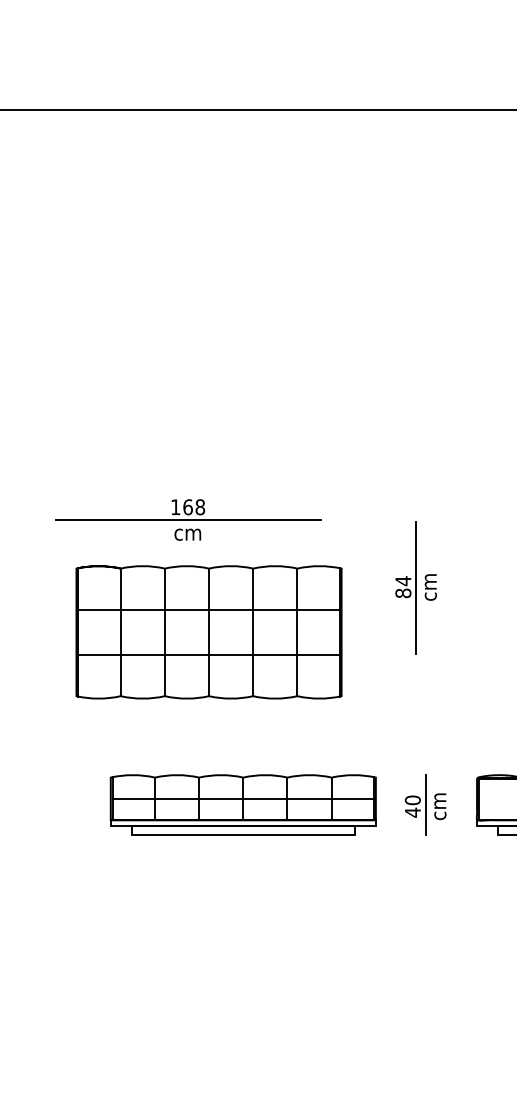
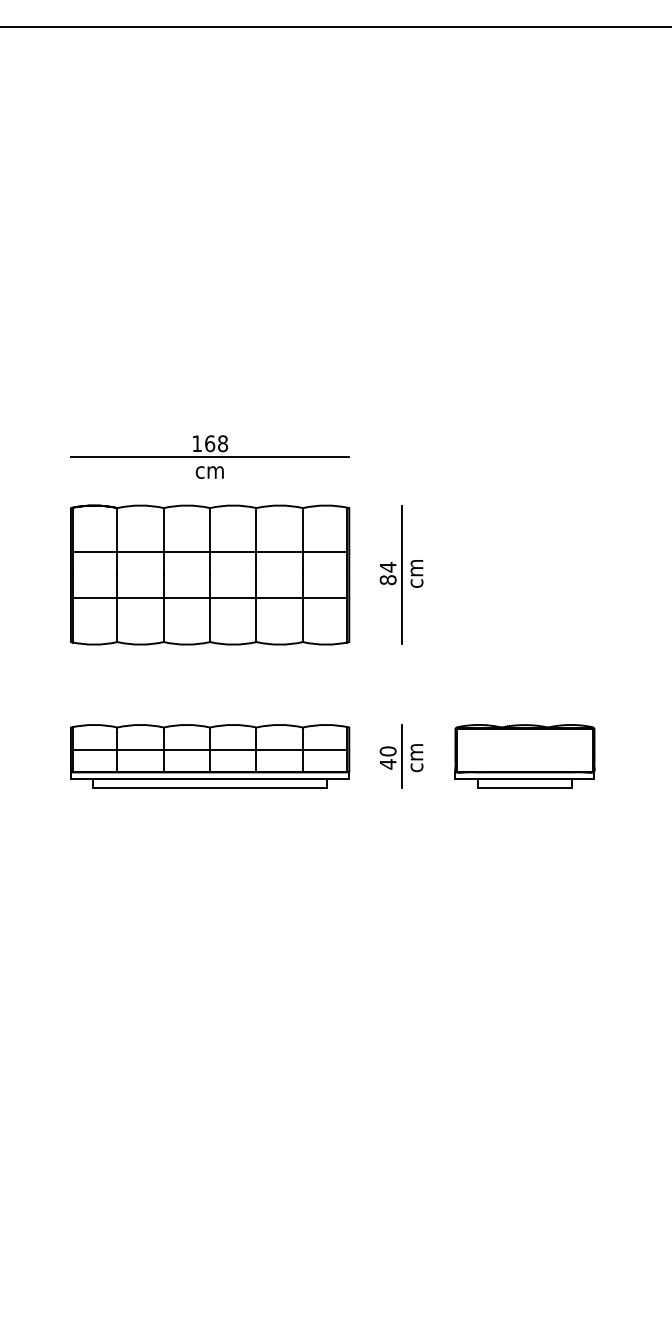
part: (187, 519) -> (209, 456), moved
part: (416, 588) -> (401, 574), moved
part: (209, 631) -> (210, 574), moved

